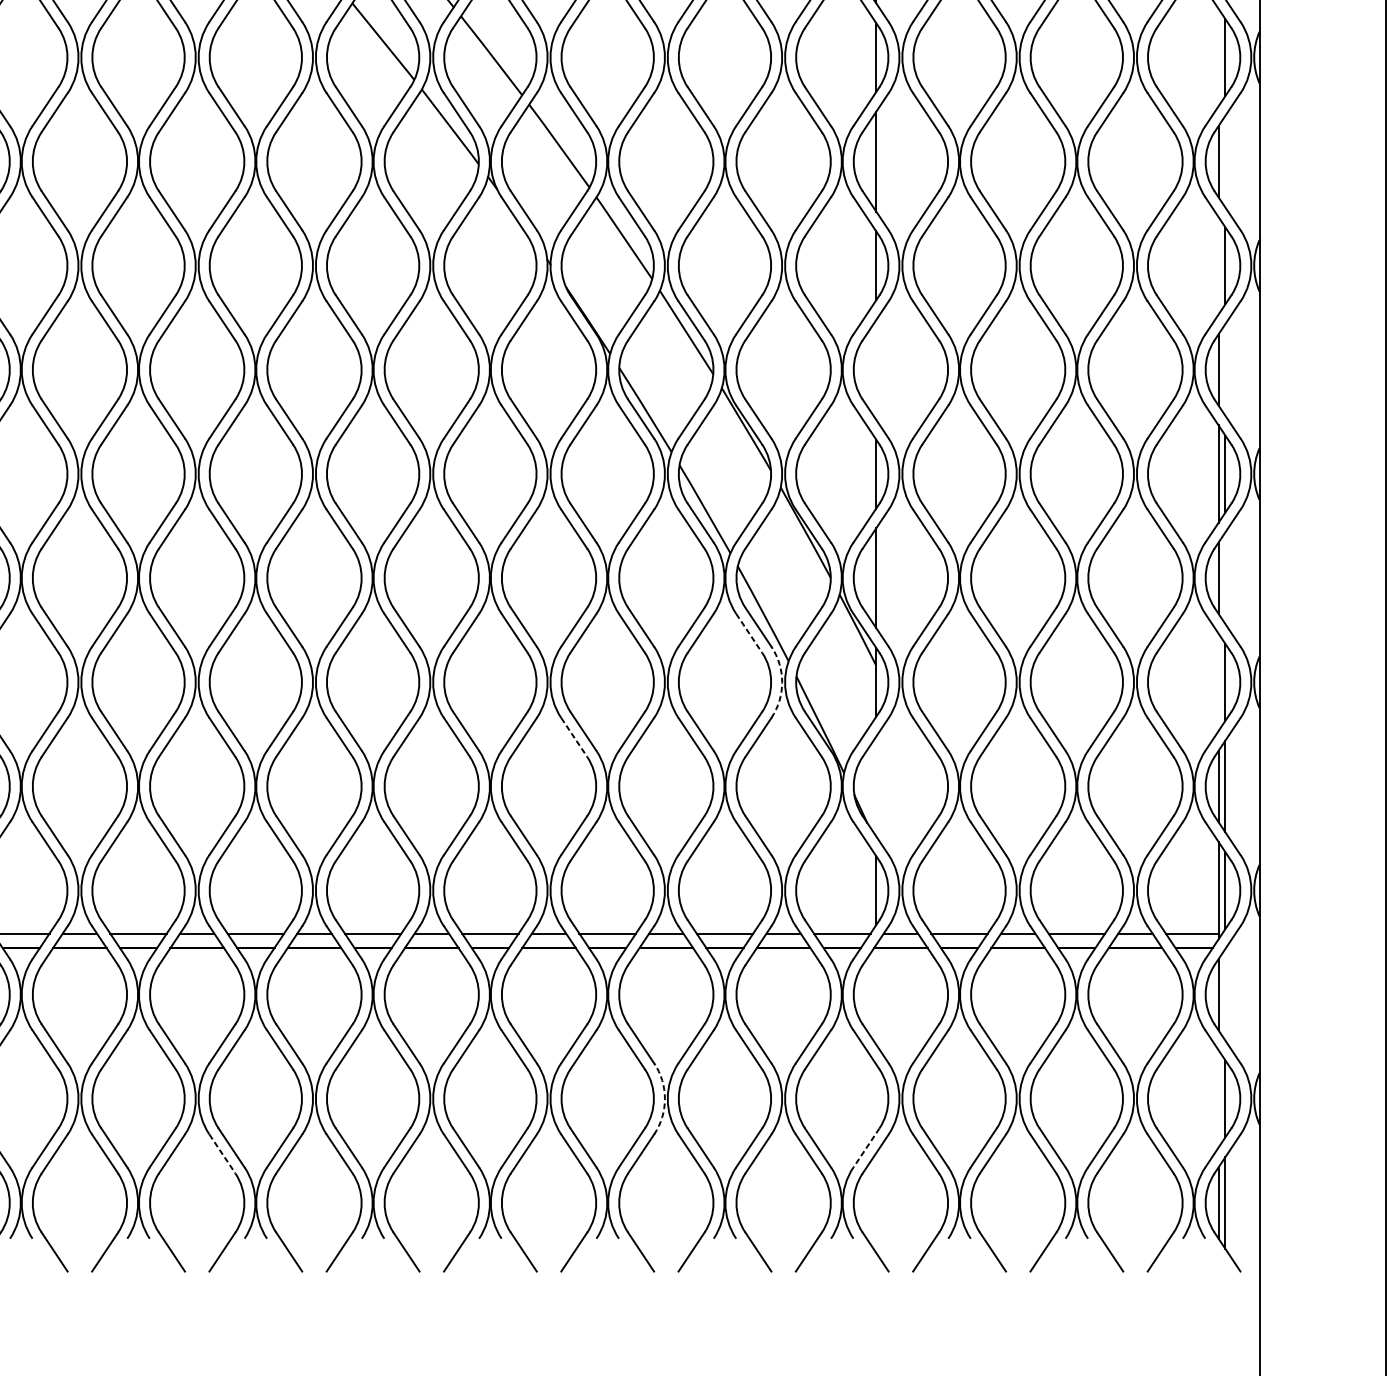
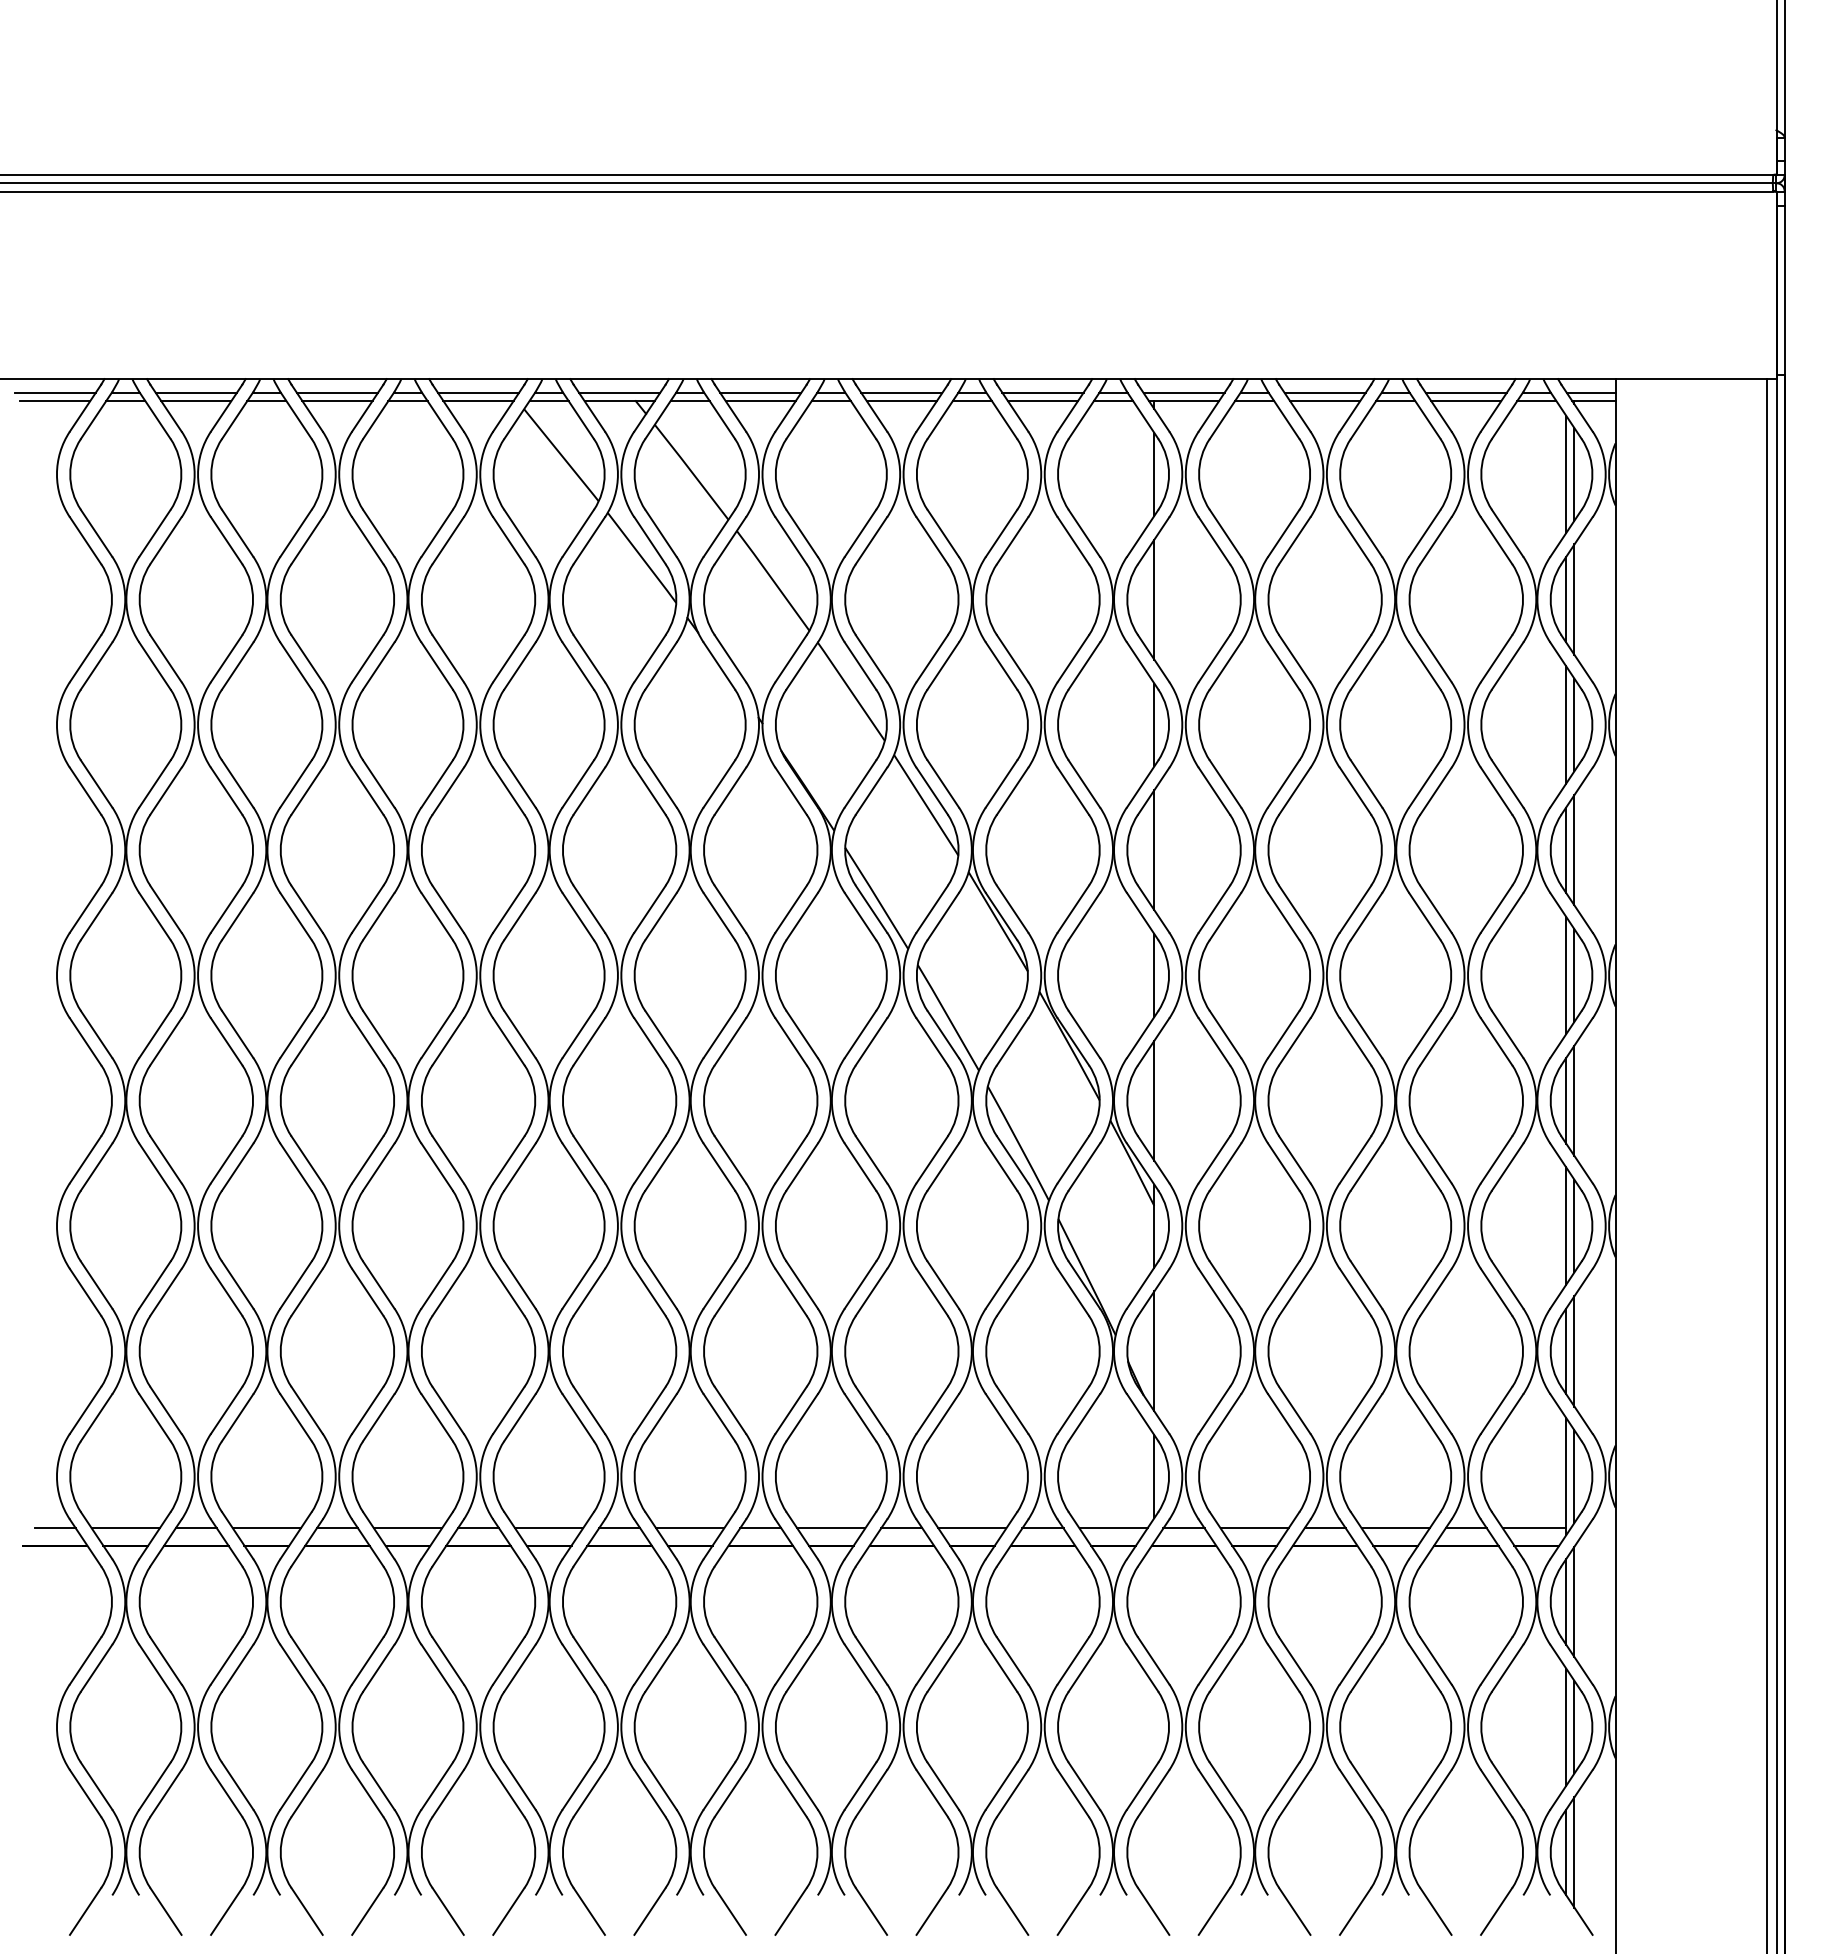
line: (1218, 57) -> (1566, 474), added
line: (1225, 161) -> (1574, 599), added
line: (1218, 265) -> (1566, 724), added
line: (876, 370) -> (1154, 850), added
line: (1225, 370) -> (1574, 850), added
line: (1225, 577) -> (1574, 1100), added
line: (749, 633) -> (1001, 1167), dashed -> solid
line: (1218, 681) -> (1566, 1225), added
arc: (782, 682) -> (1041, 1226), dashed -> solid
line: (574, 737) -> (791, 1292), dashed -> solid
line: (876, 786) -> (1154, 1351), added
line: (1225, 994) -> (1574, 1601), added
line: (1218, 1098) -> (1566, 1726), added
arc: (665, 1099) -> (900, 1727), dashed -> solid
line: (866, 1148) -> (1142, 1786), dashed -> solid
line: (223, 1153) -> (368, 1793), dashed -> solid

